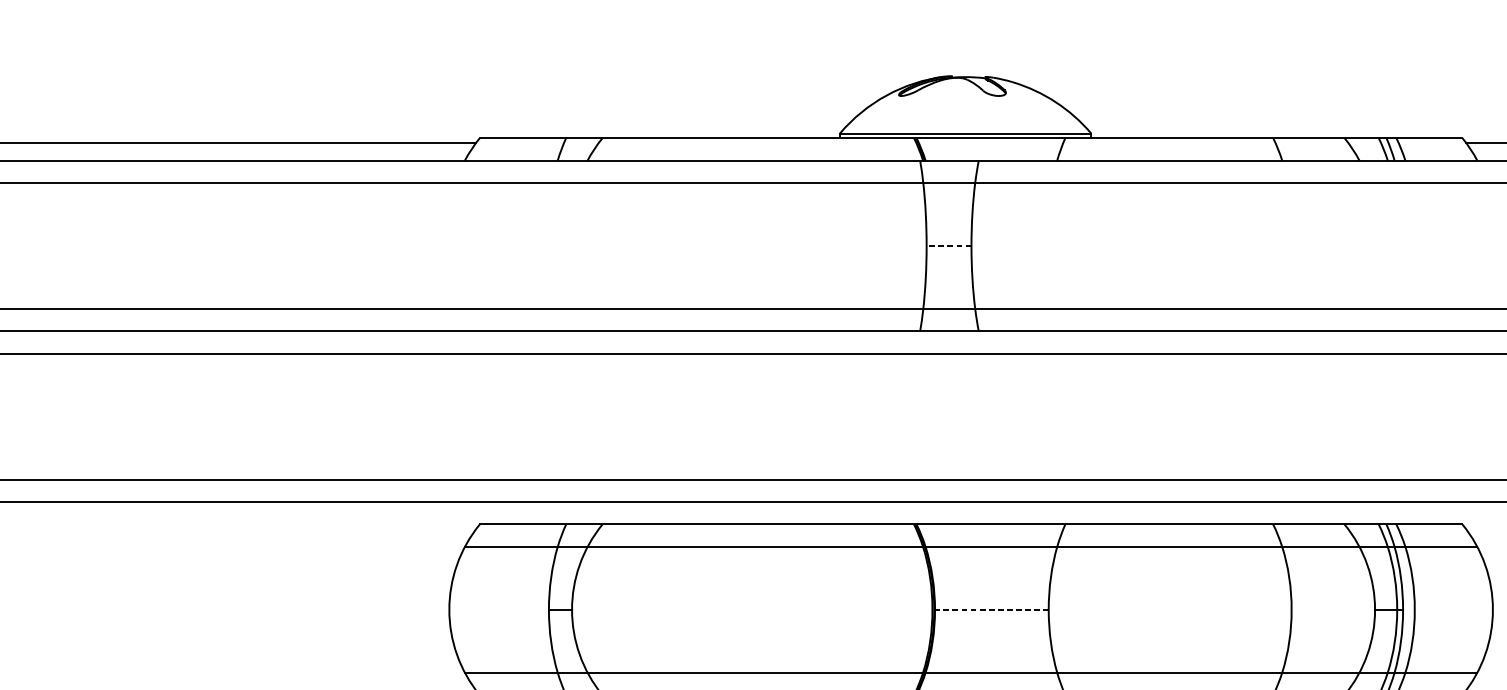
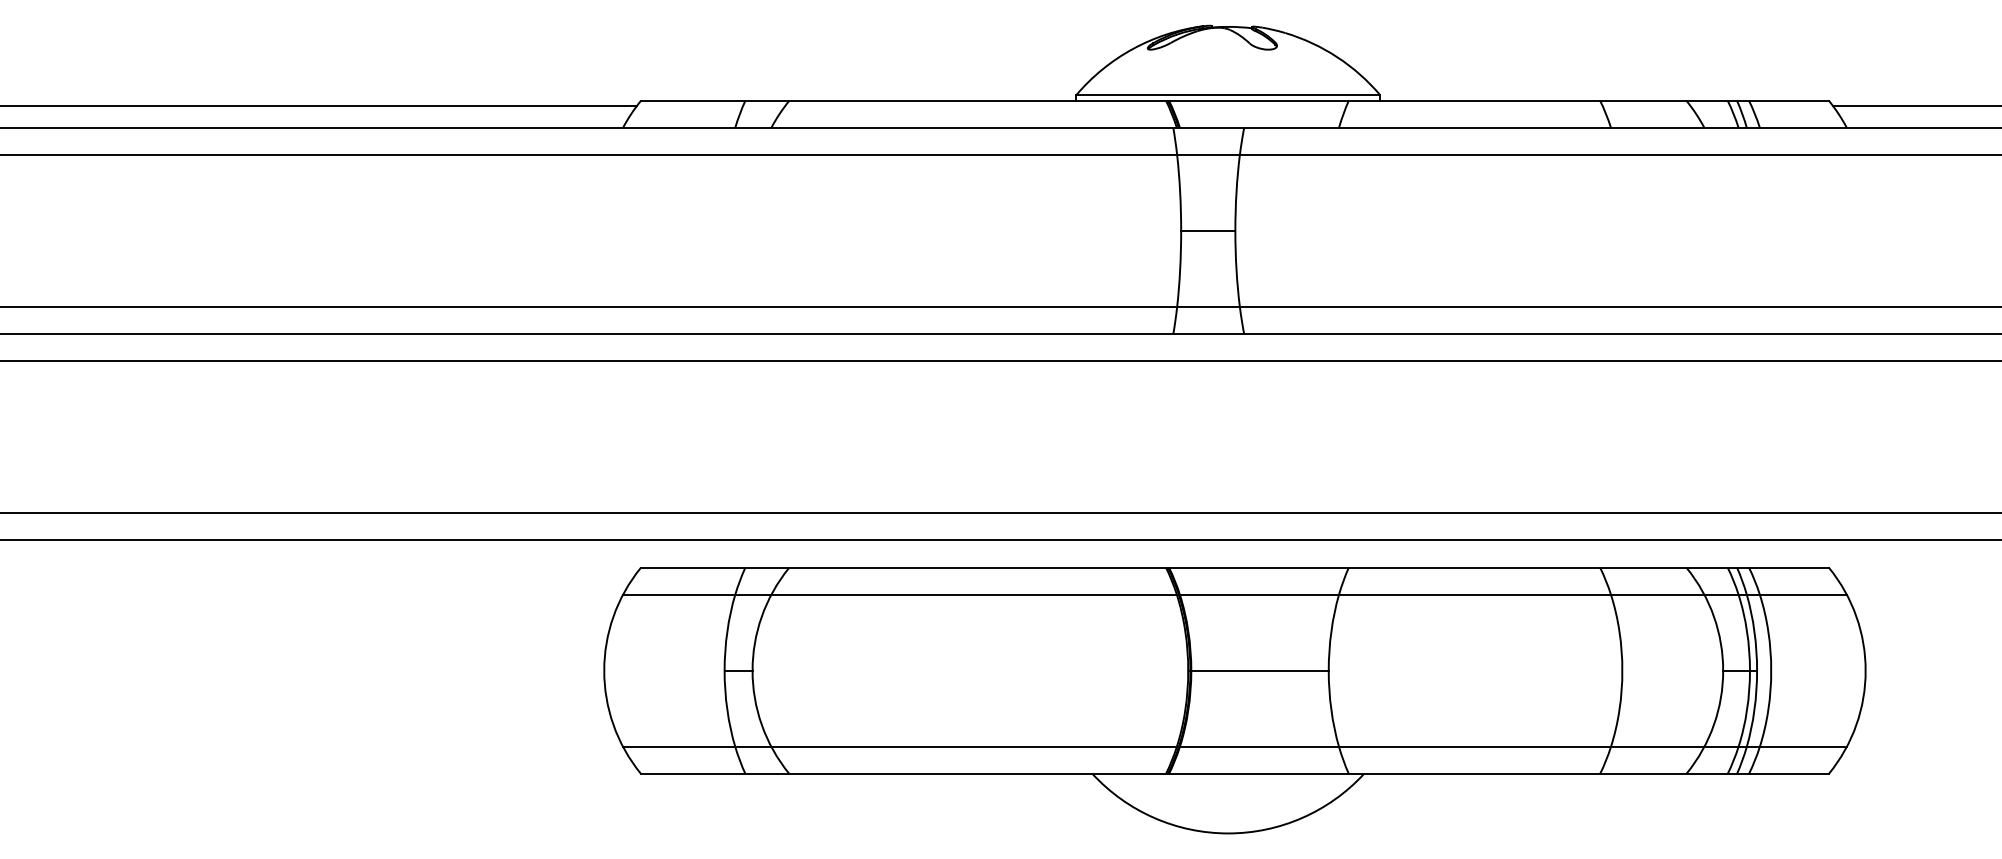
line: (948, 246) -> (1207, 231), dashed -> solid
line: (992, 609) -> (1260, 670), dashed -> solid

